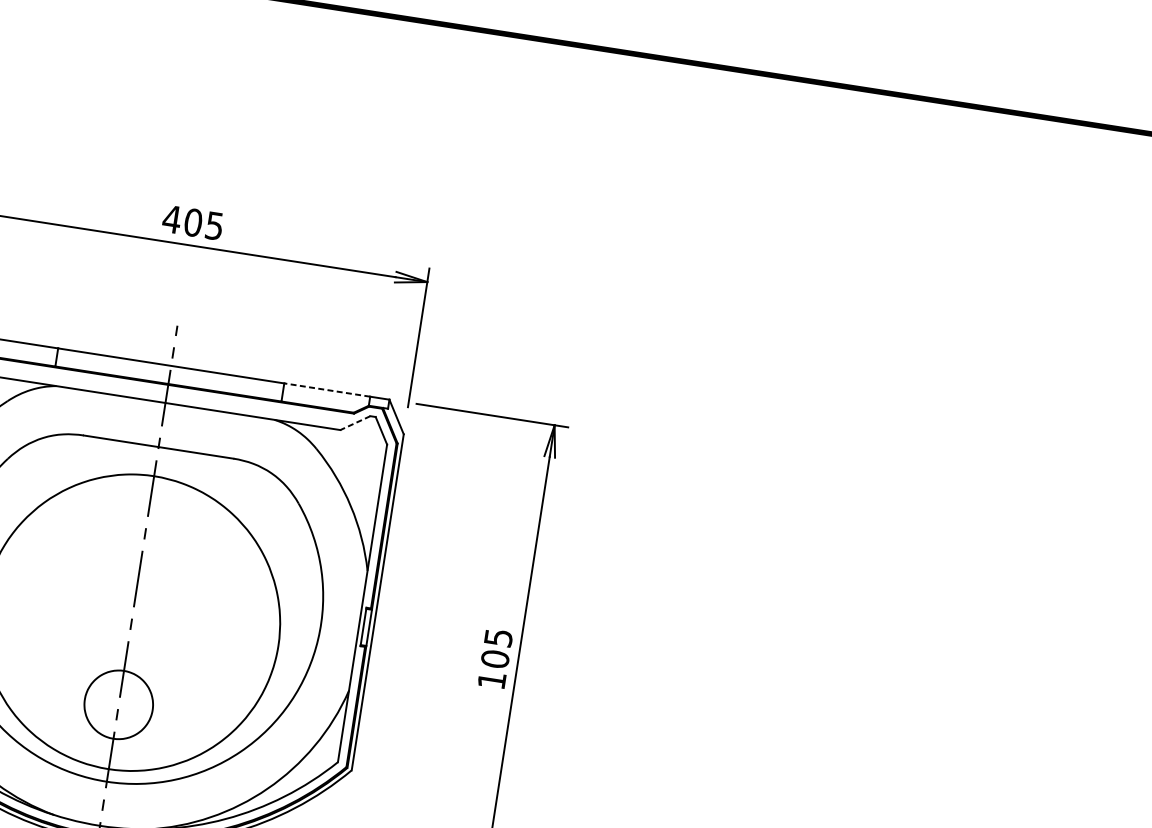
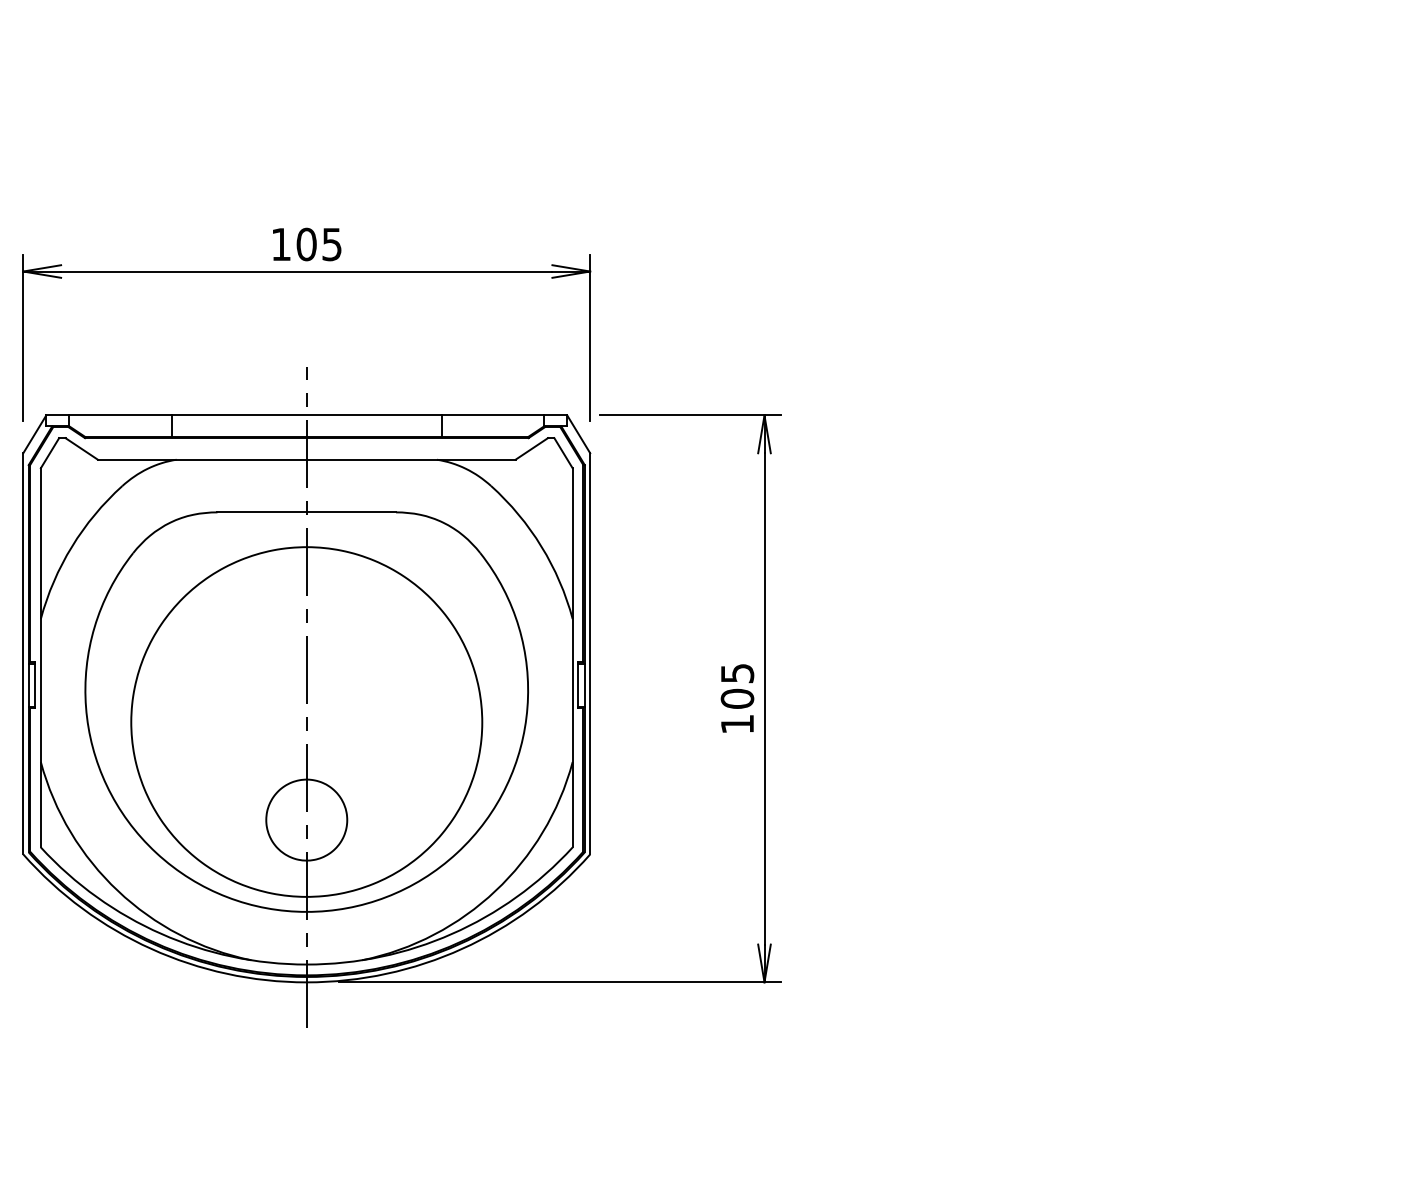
text: (171, 219) -> (280, 244), 405 -> 105
line: (326, 390) -> (492, 415), dashed -> solid
line: (355, 423) -> (531, 449), dashed -> solid

